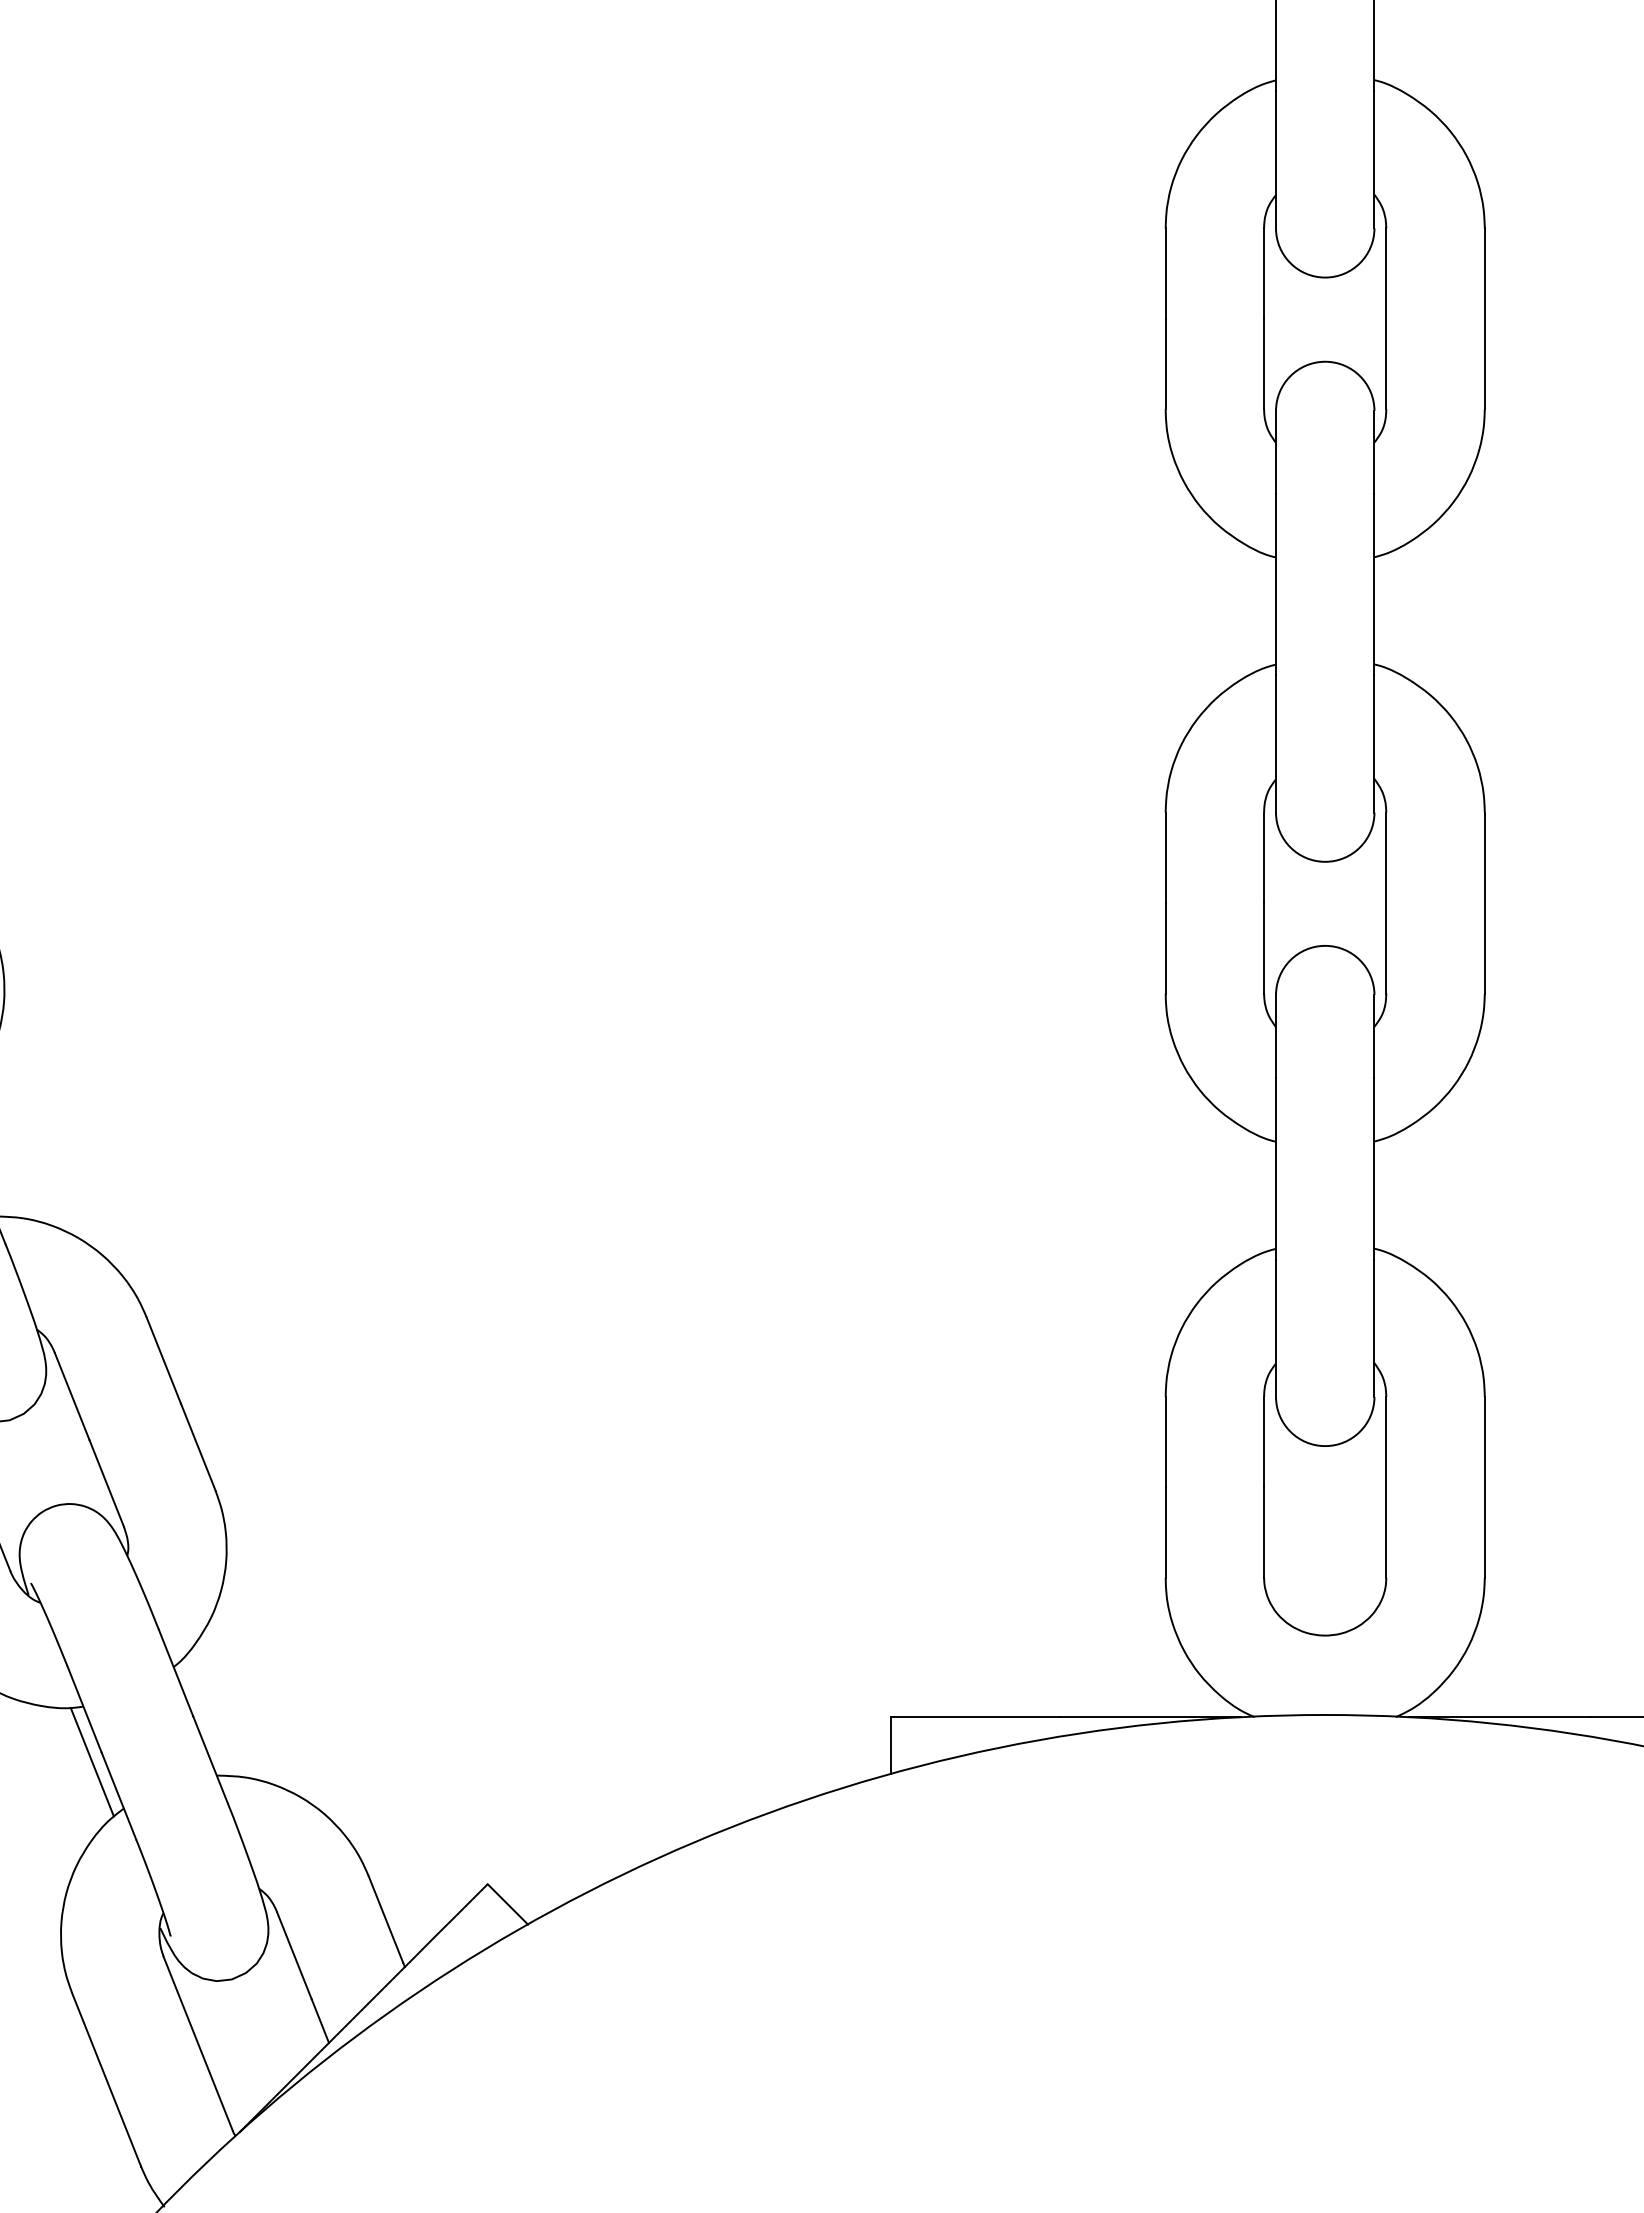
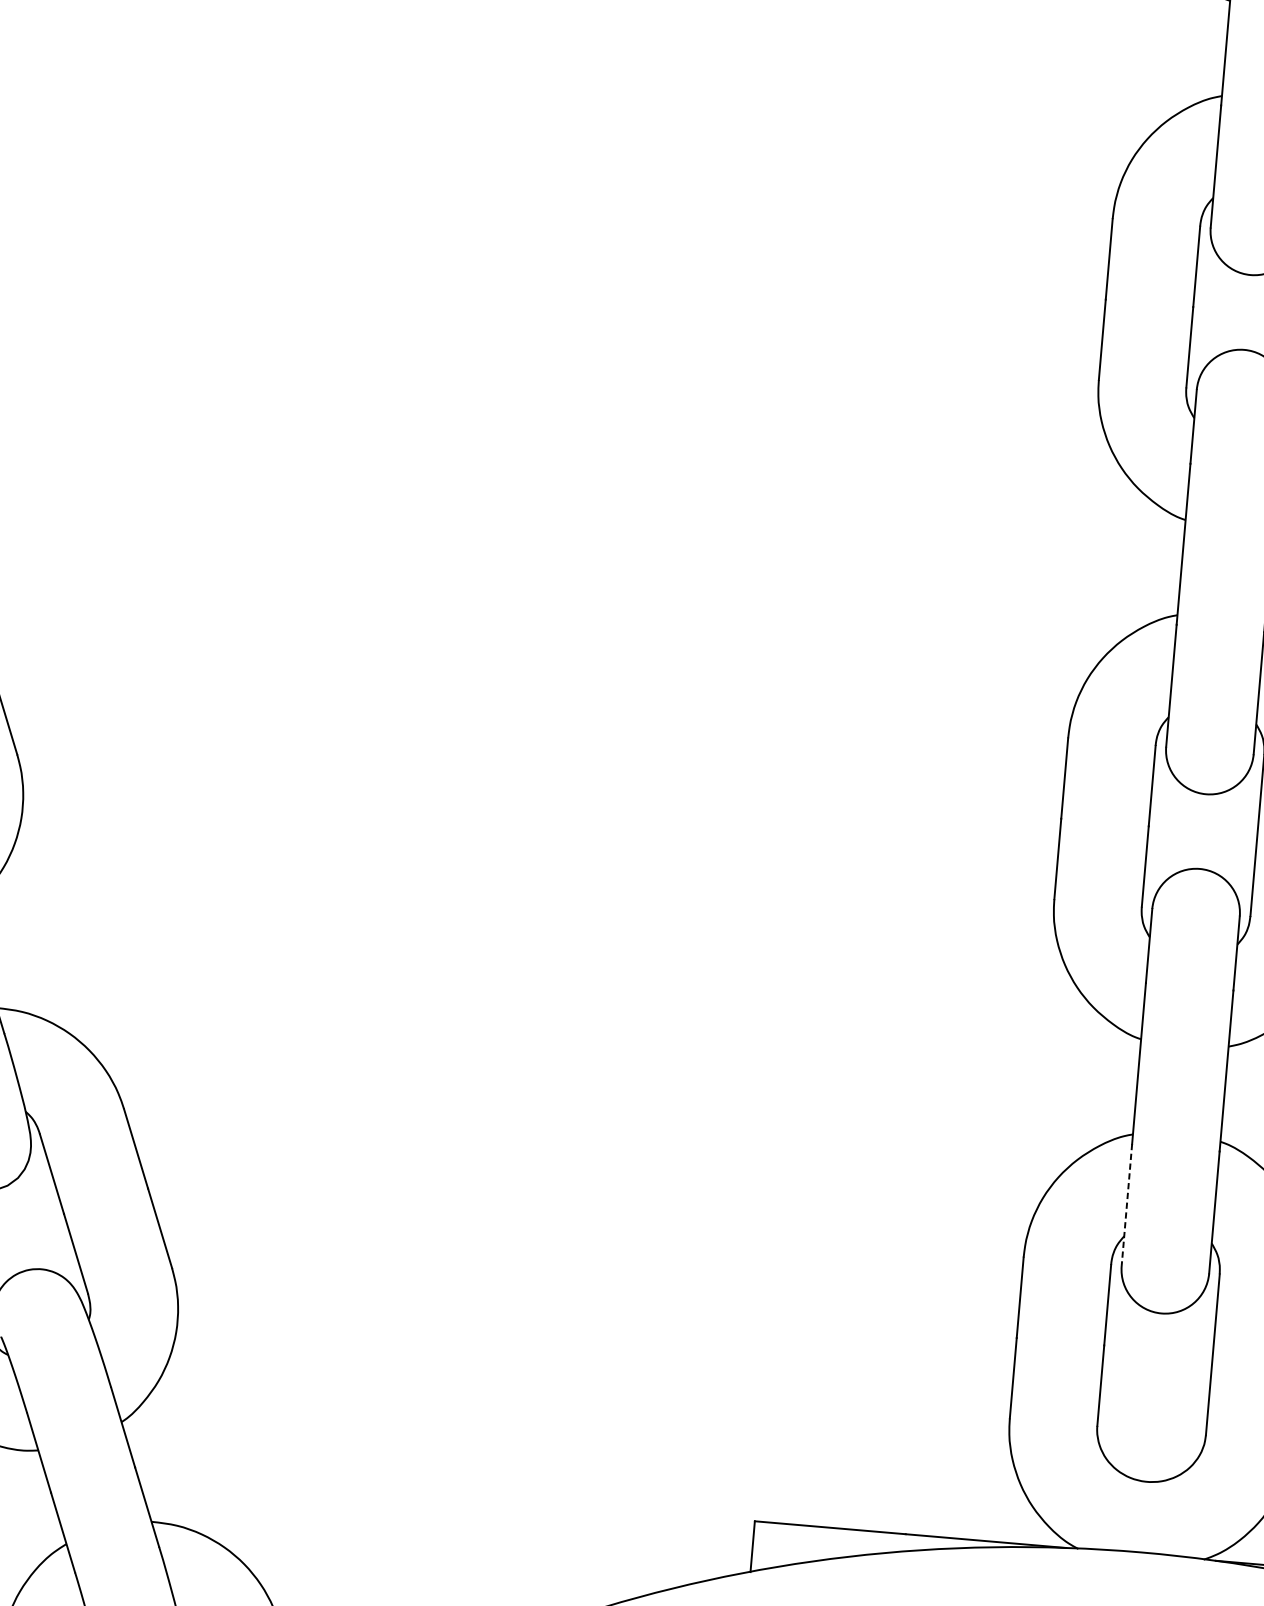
line: (1276, 1328) -> (1127, 1205), solid -> dashed
line: (91, 1762) -> (41, 1500), removed

